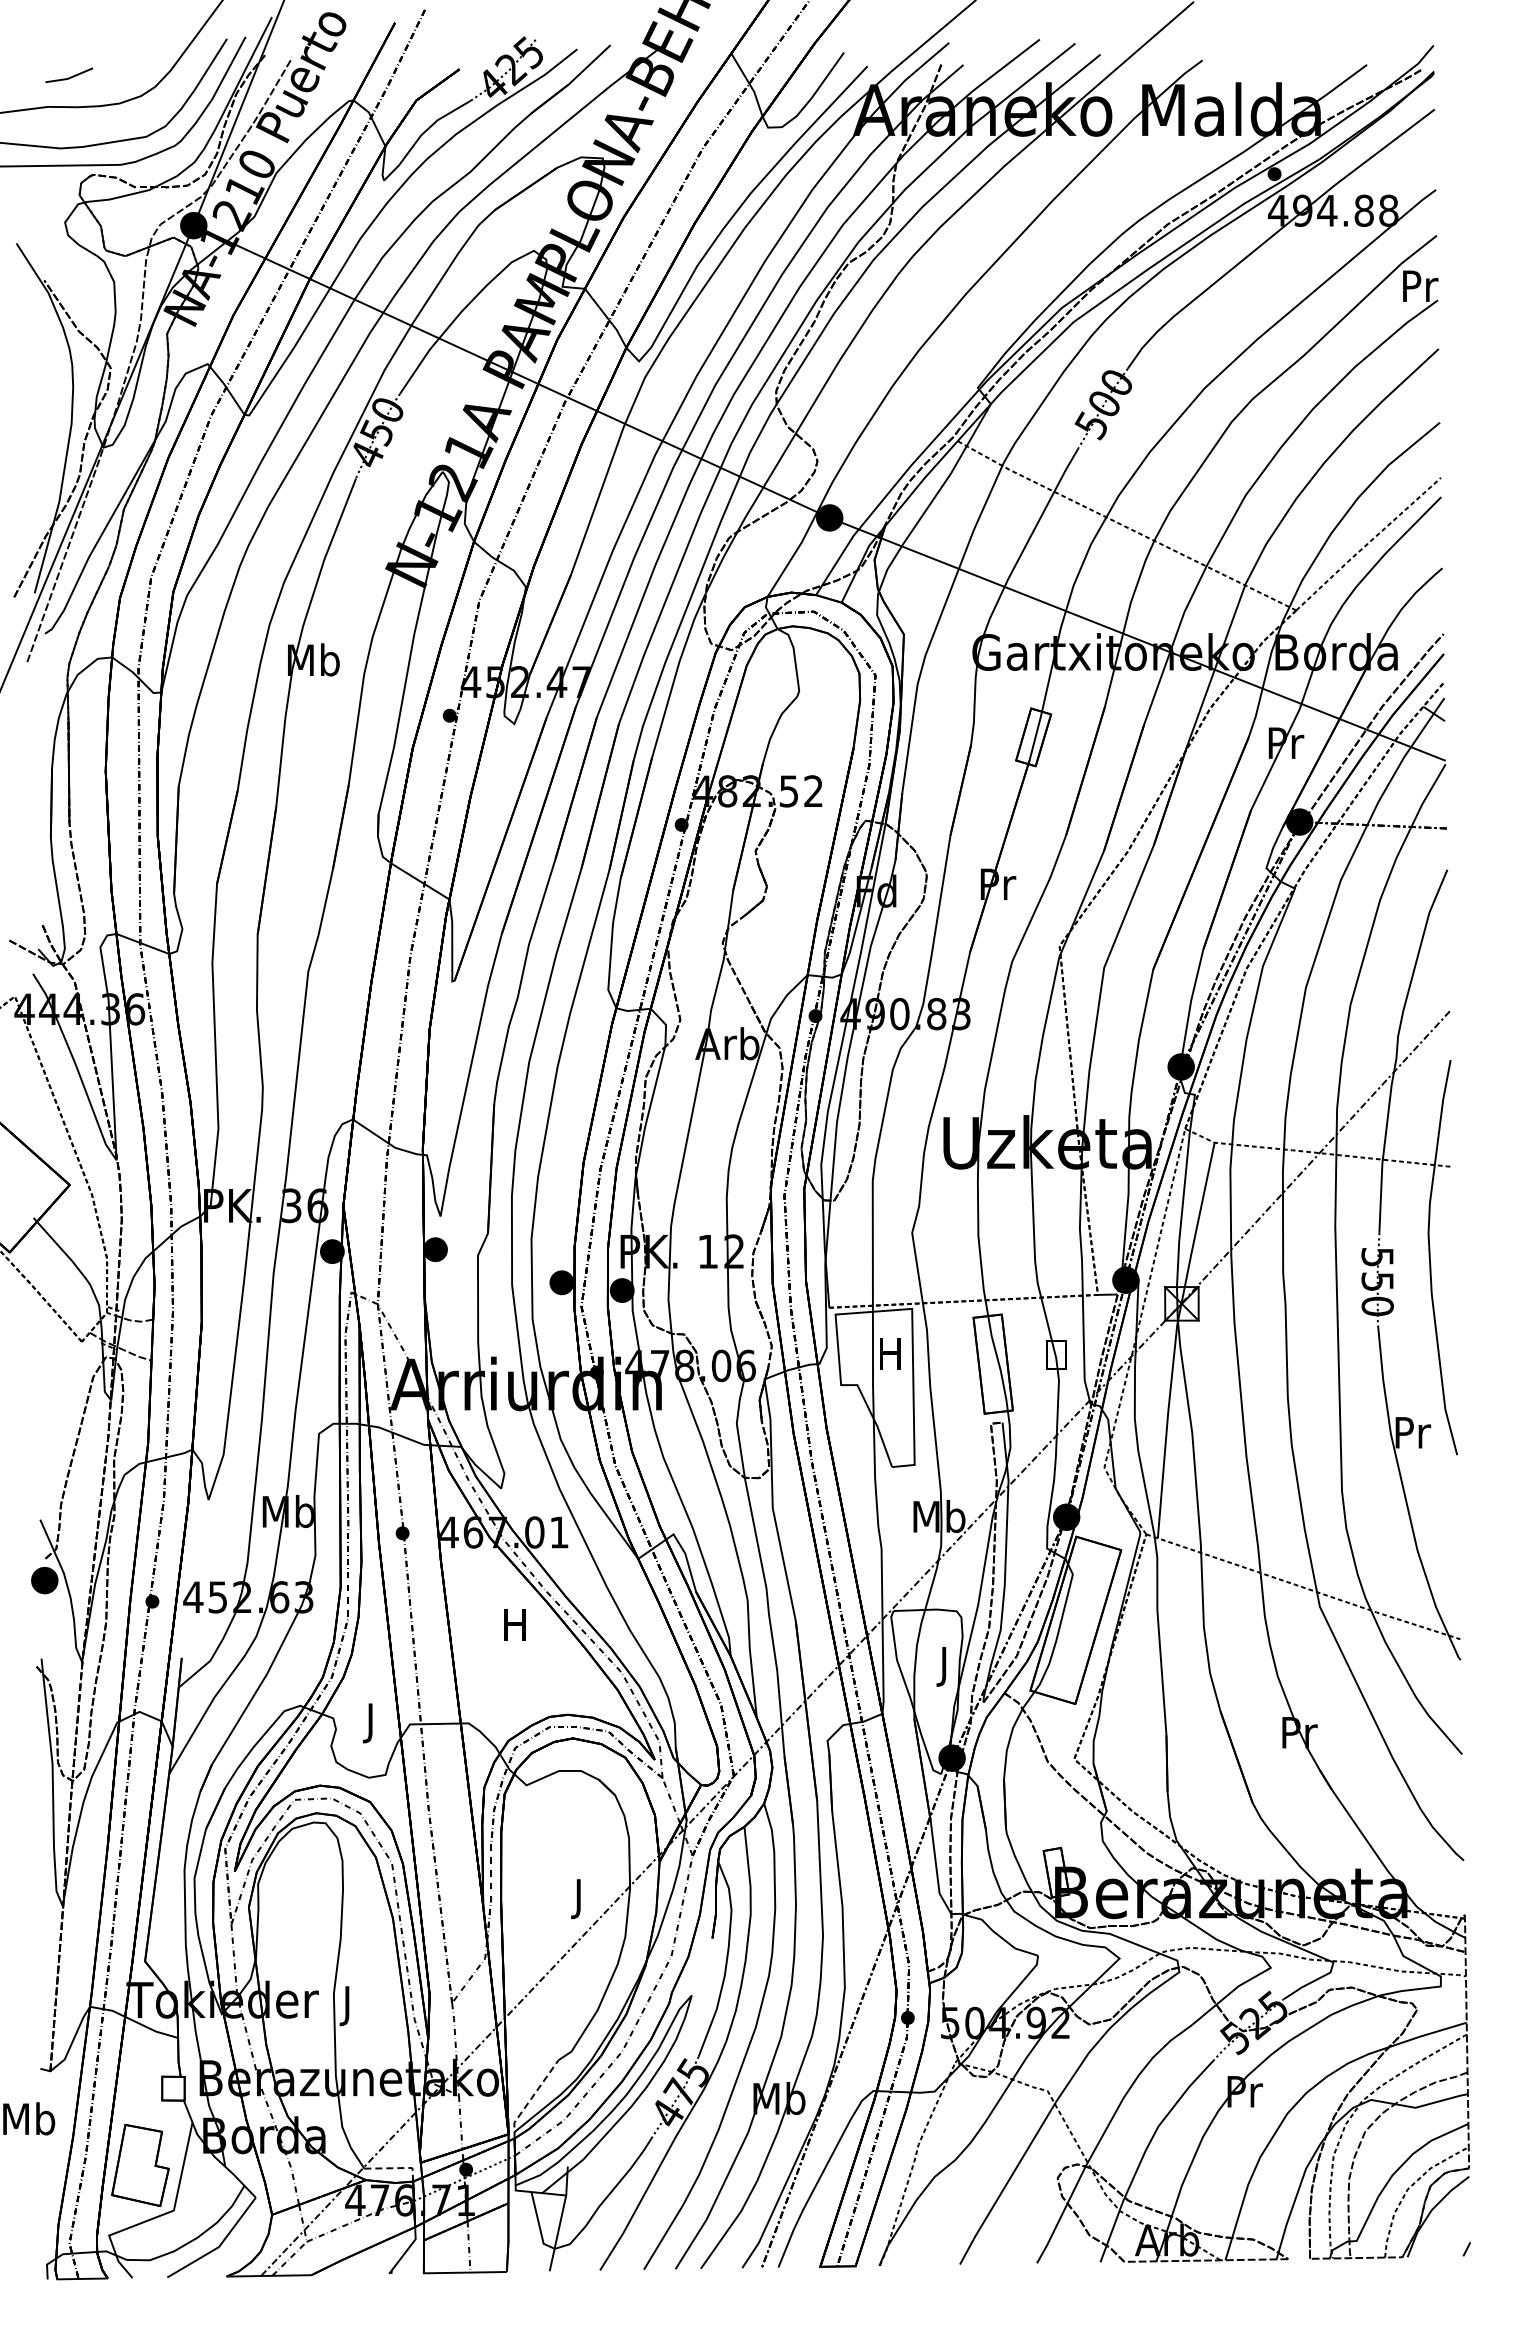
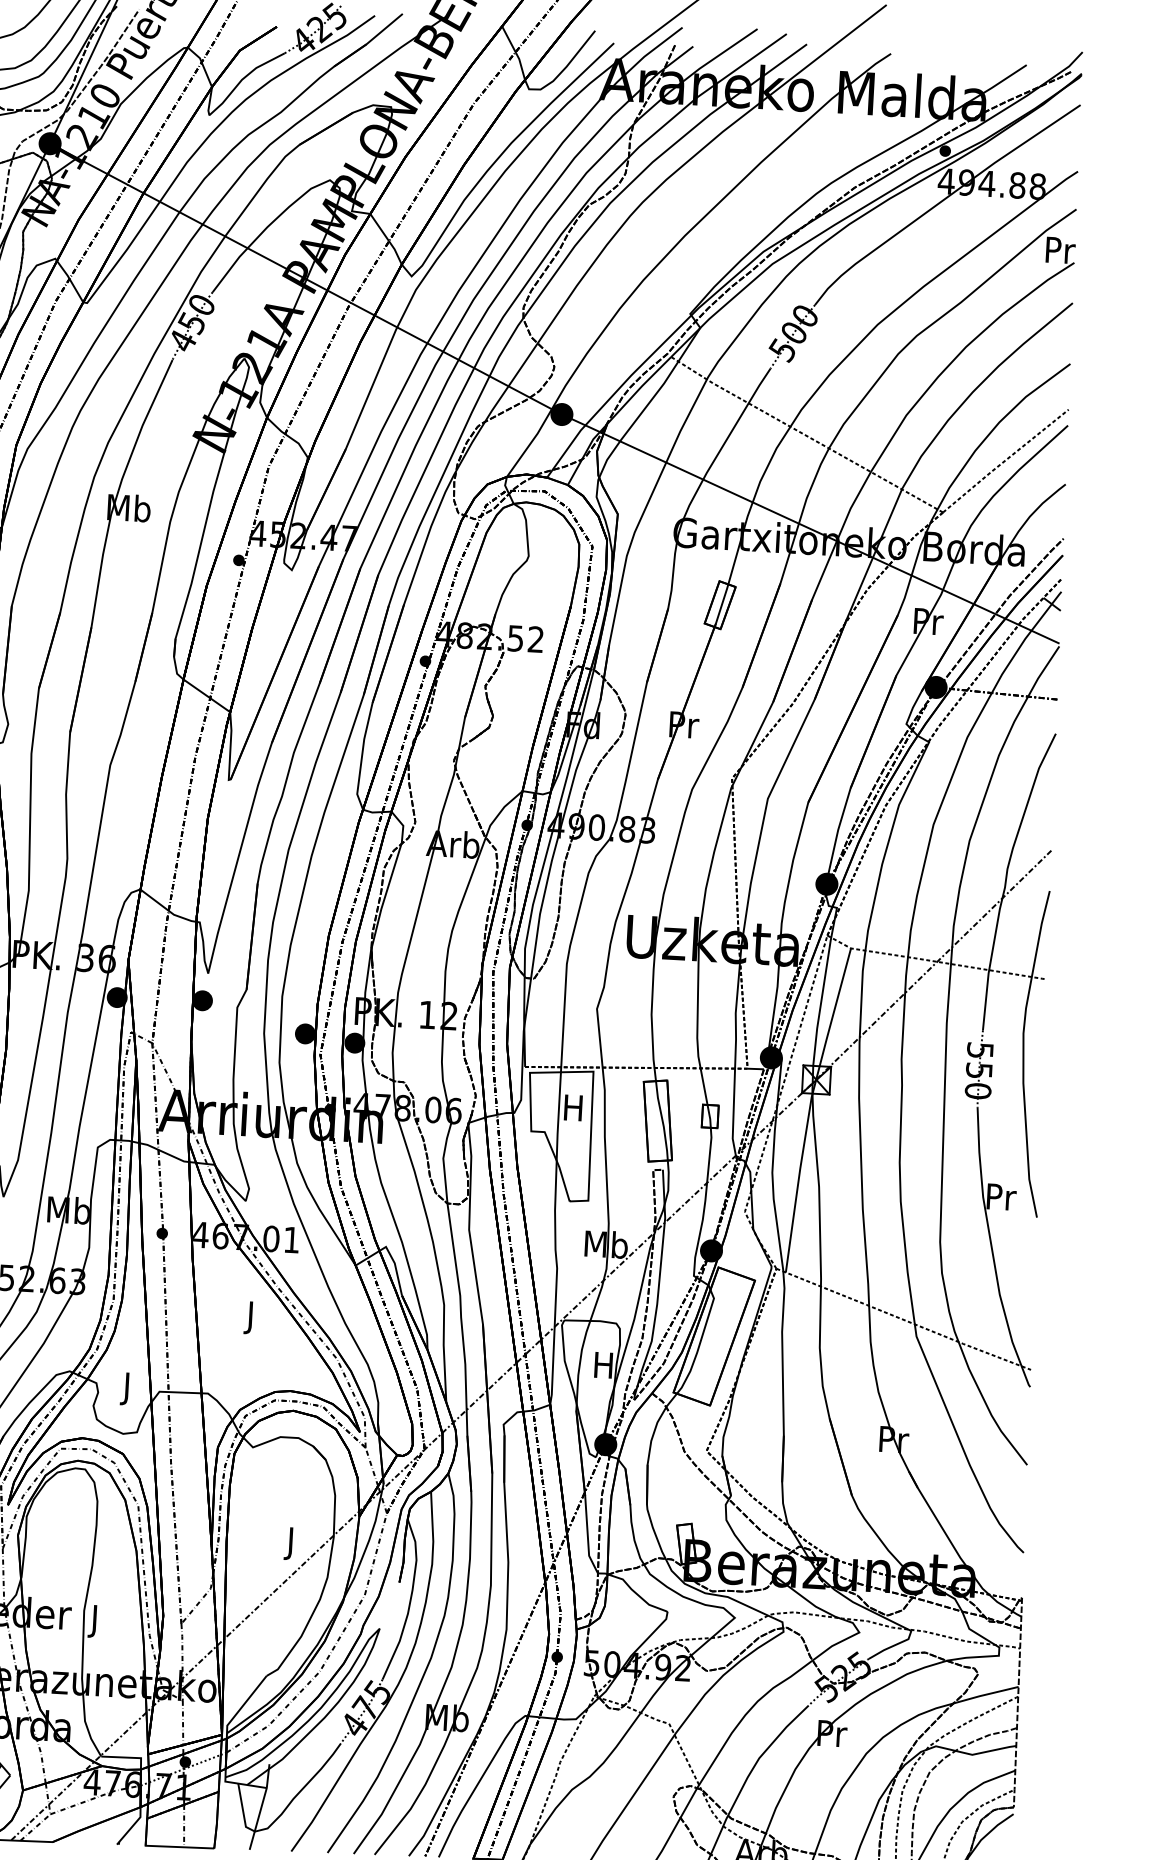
text: (514, 1629) -> (250, 1318), H -> J
text: (943, 1666) -> (602, 1368), J -> H
line: (531, 2098) -> (242, 1706), dashed -> solid
line: (395, 2168) -> (127, 1757), dashed -> solid

